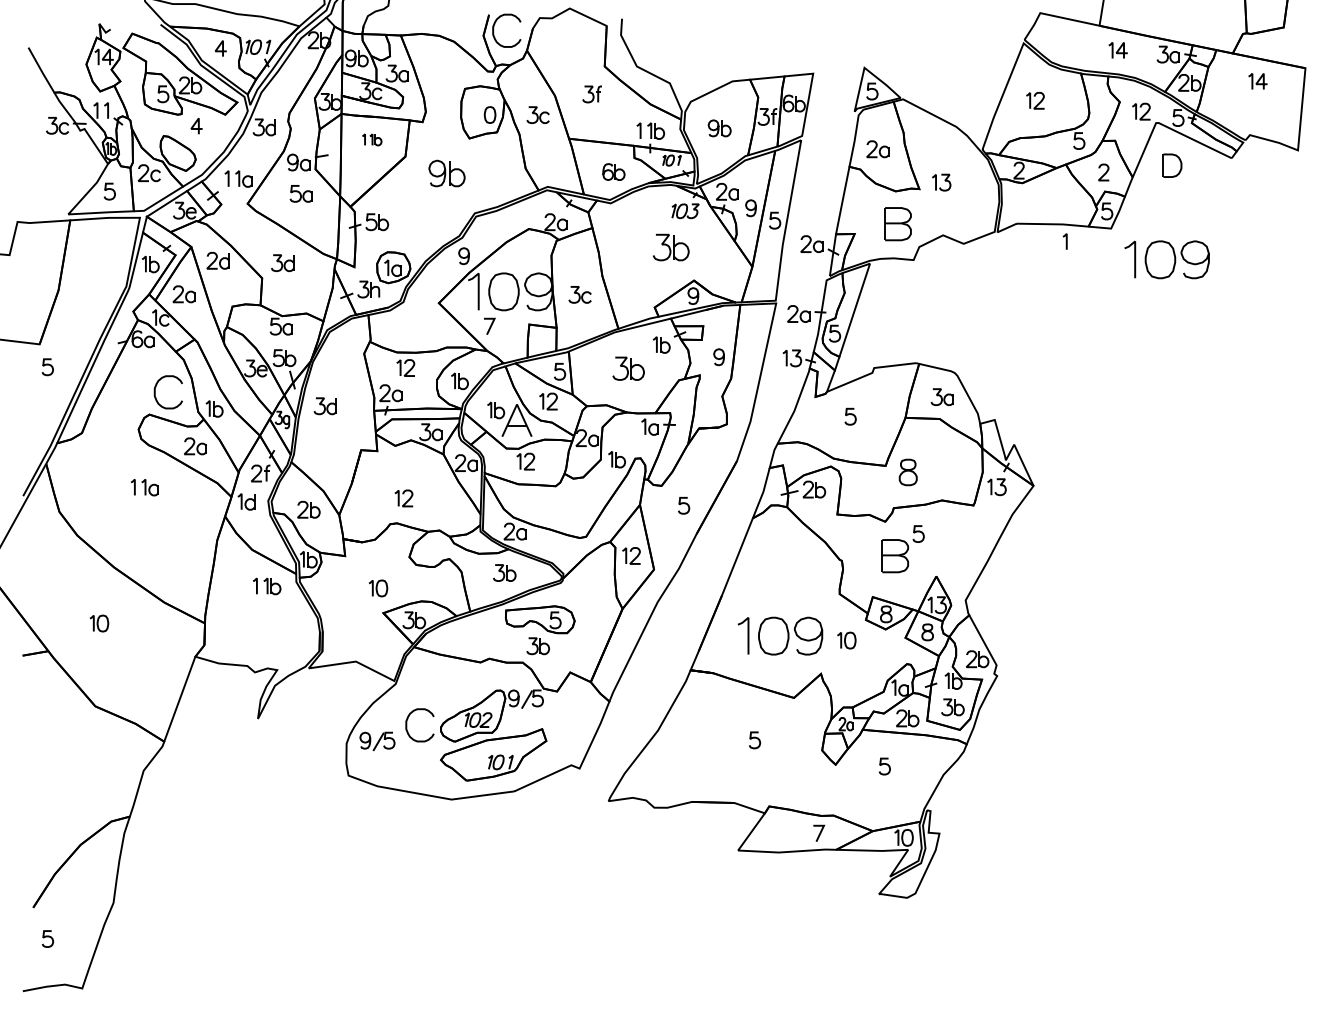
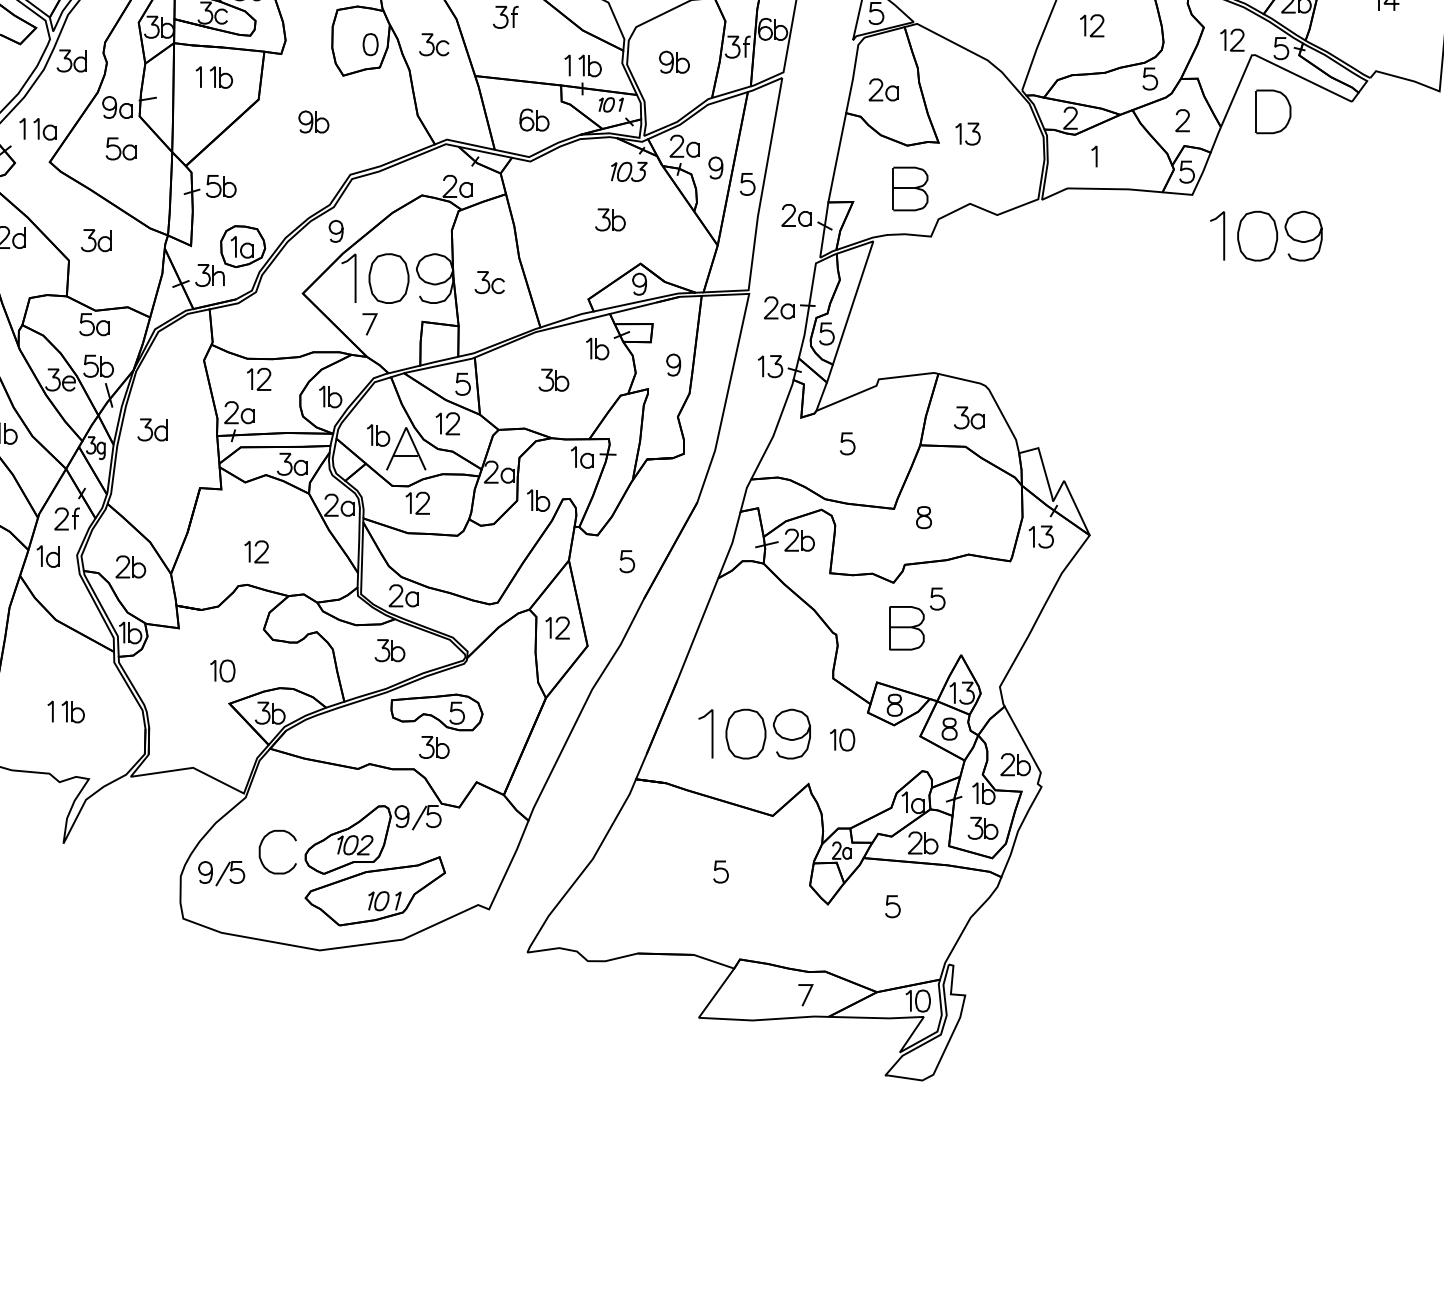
part: (372, 139) -> (215, 76), size x1.43
part: (1172, 165) -> (1273, 111), size x1.43
part: (447, 173) -> (314, 121), size x0.62
line: (1065, 241) -> (1094, 156), moved
part: (671, 247) -> (610, 219), size x0.62
part: (628, 368) -> (553, 380), size x0.71
part: (908, 472) -> (924, 517), size x0.62
part: (267, 586) -> (66, 712), moved

